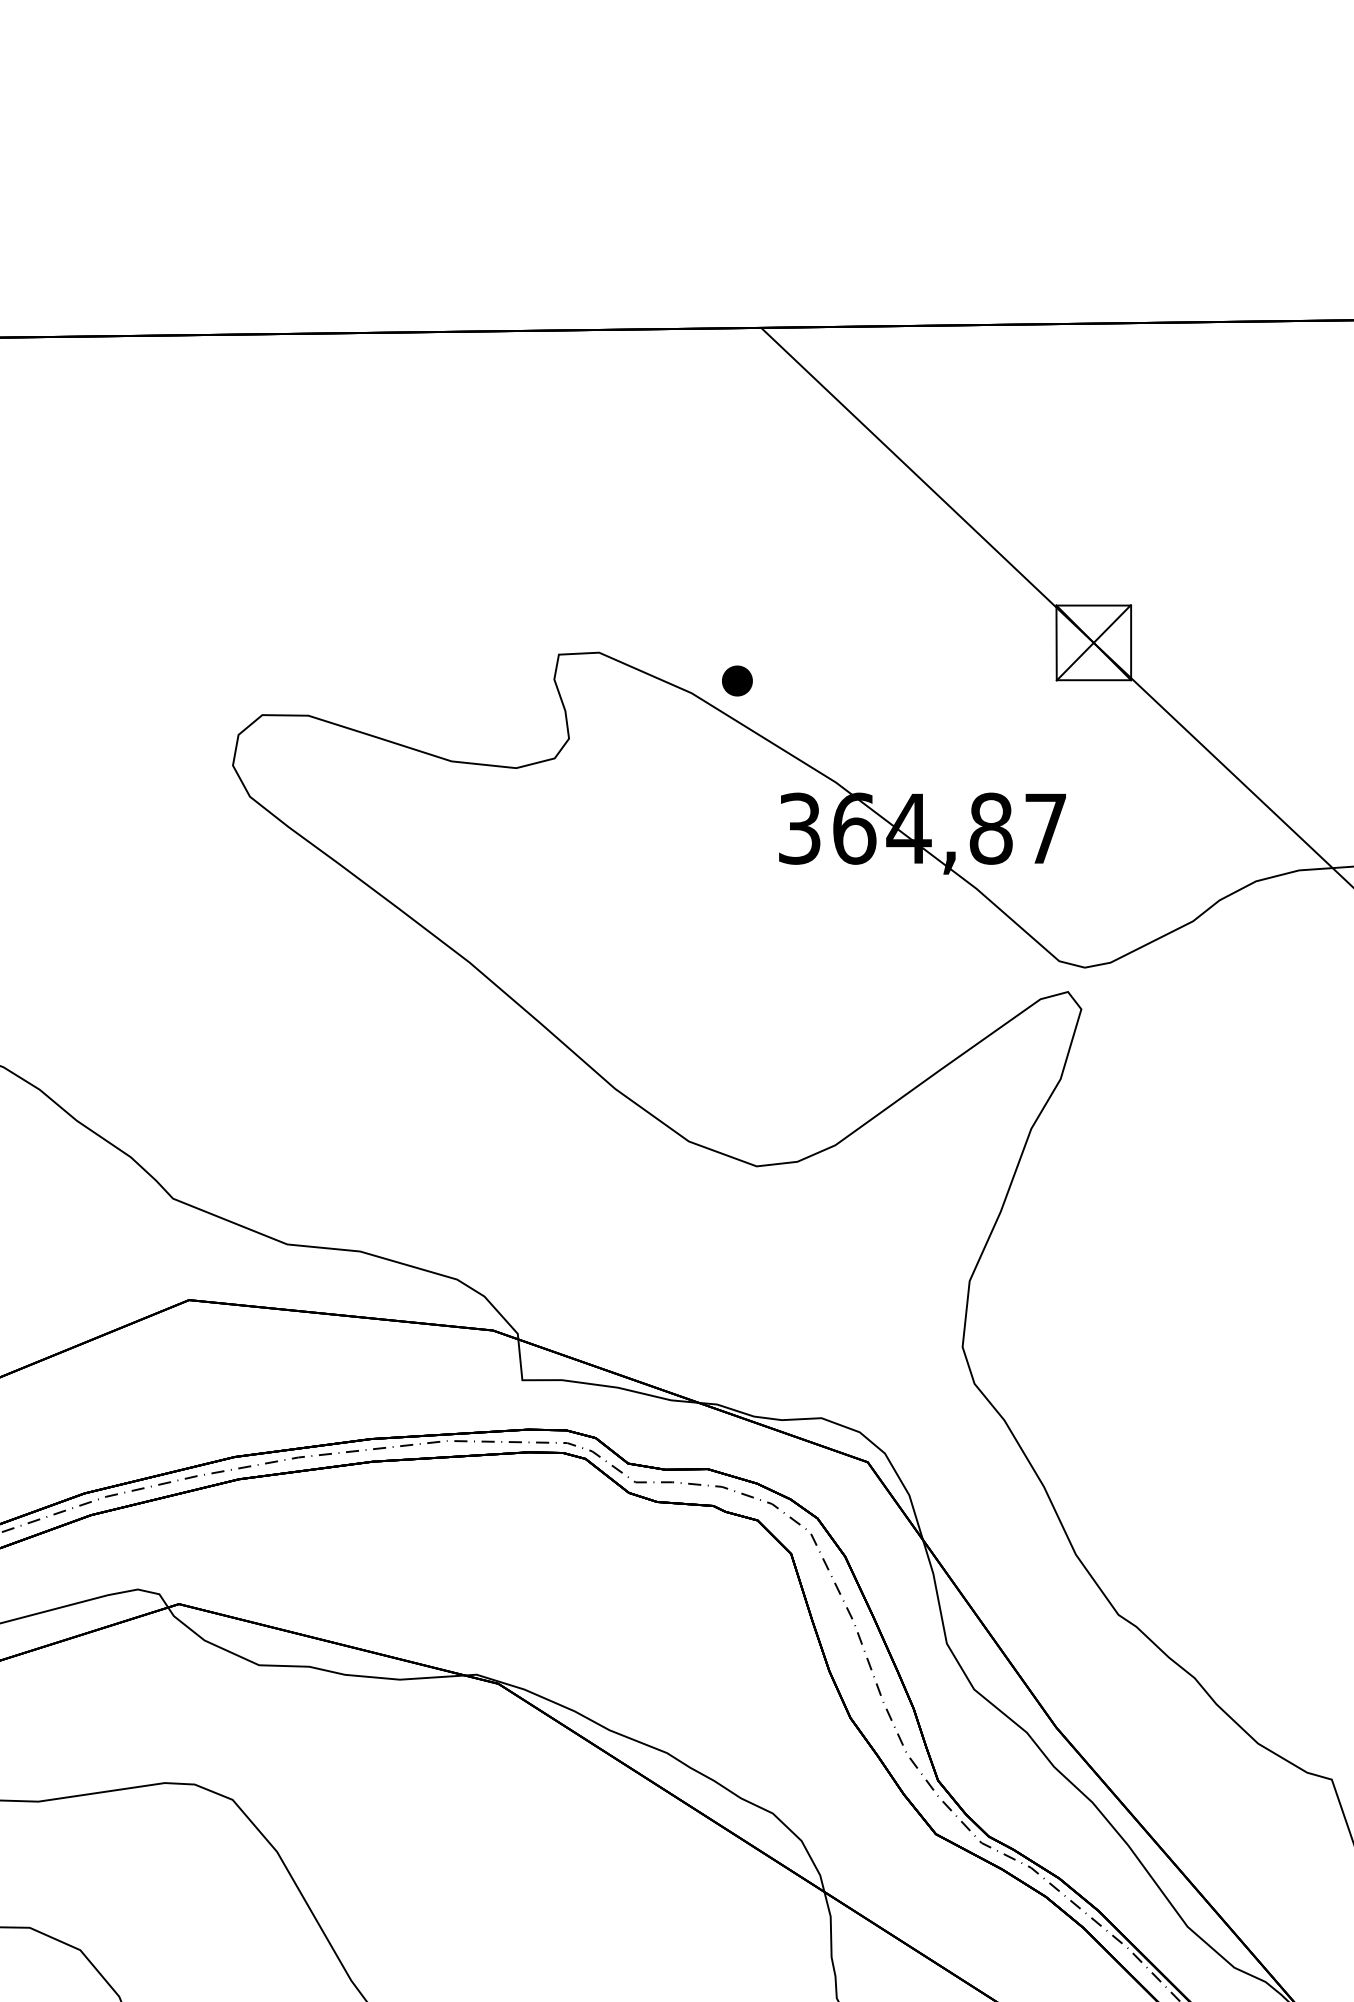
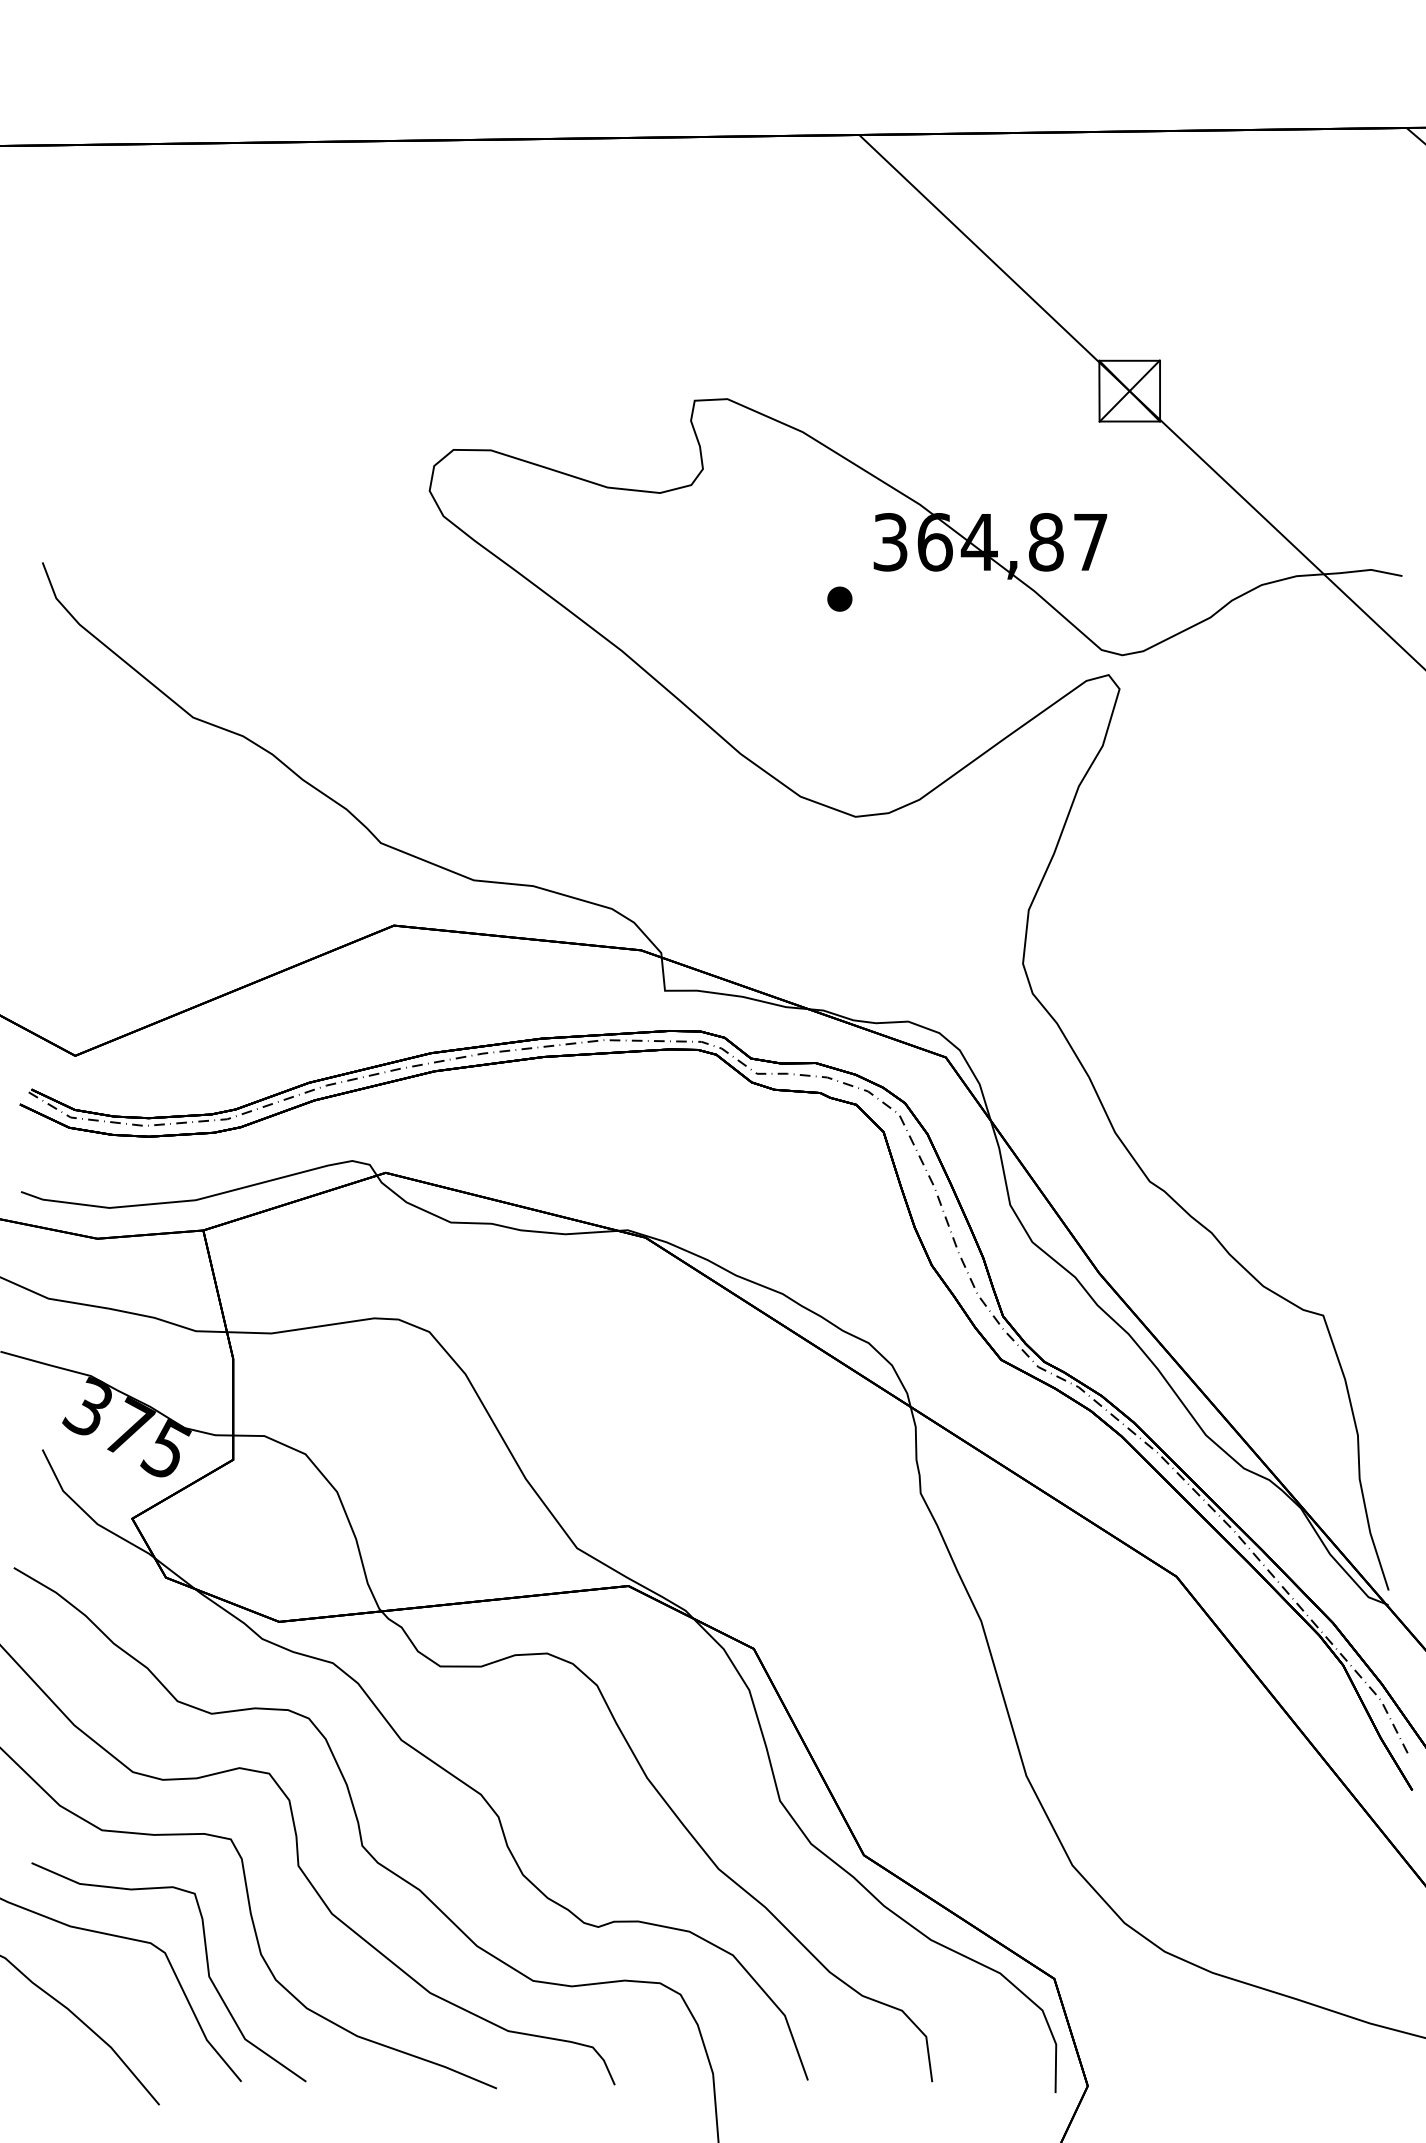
part: (736, 680) -> (839, 598), moved

